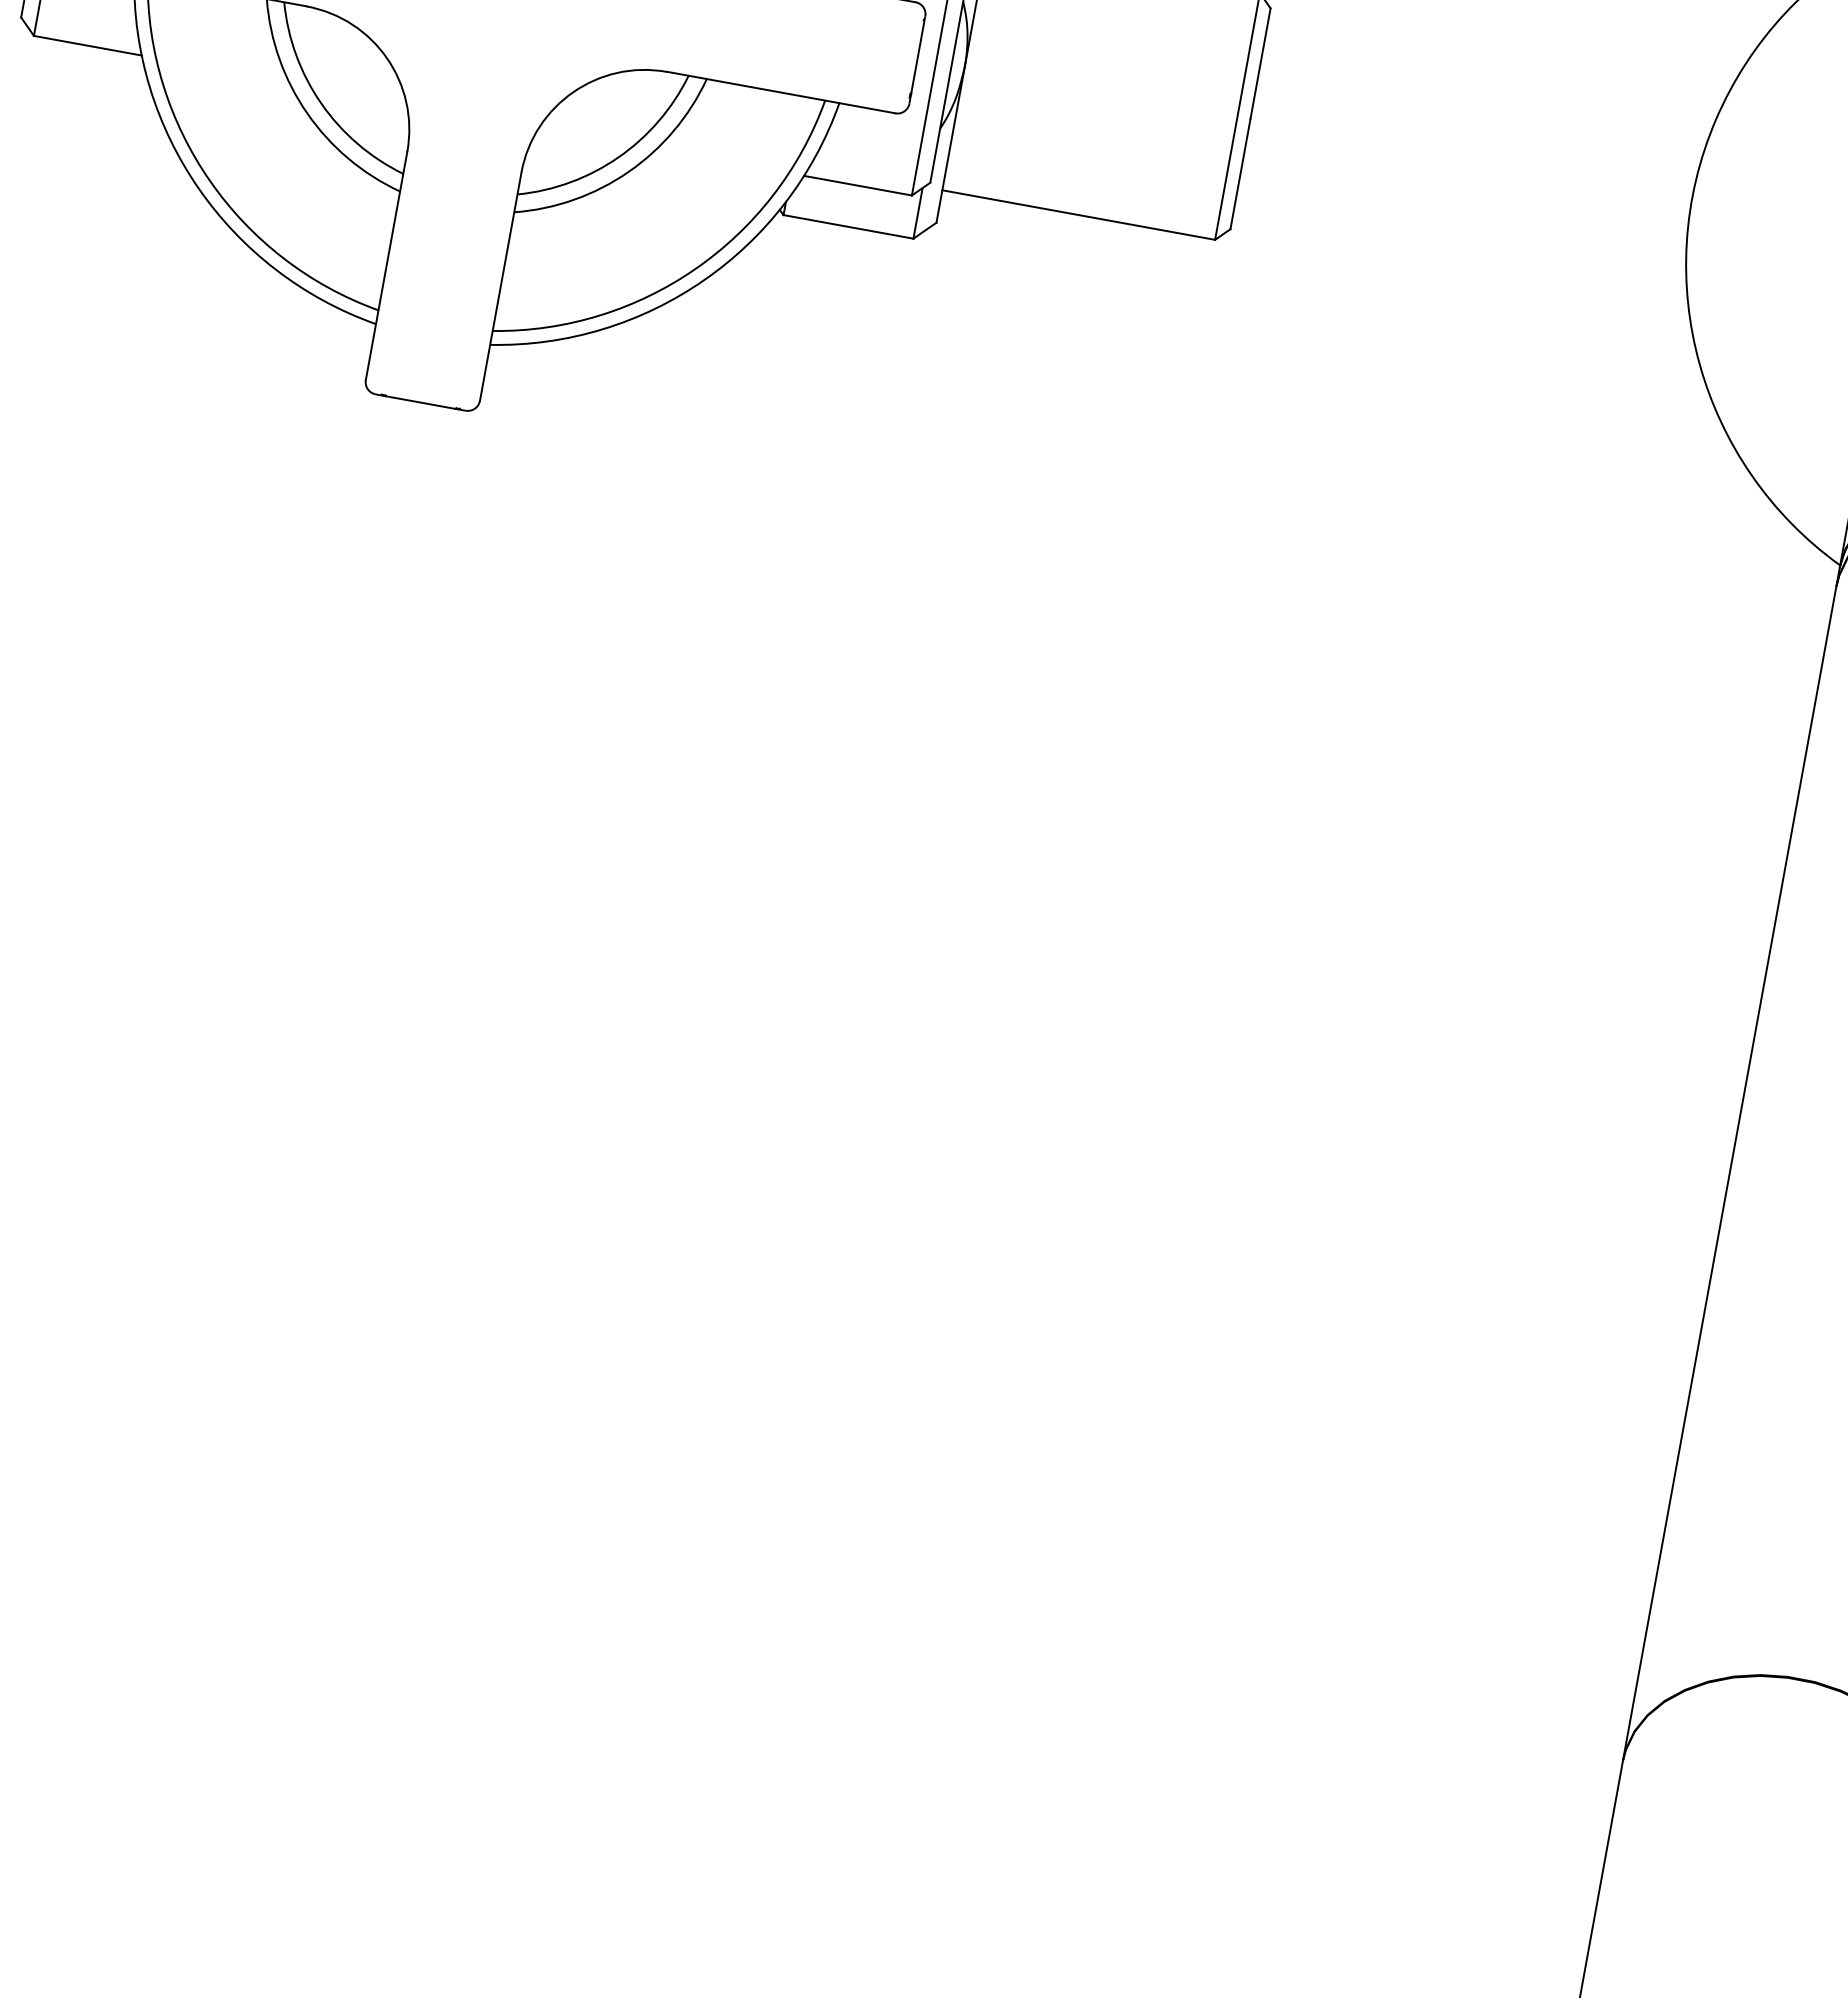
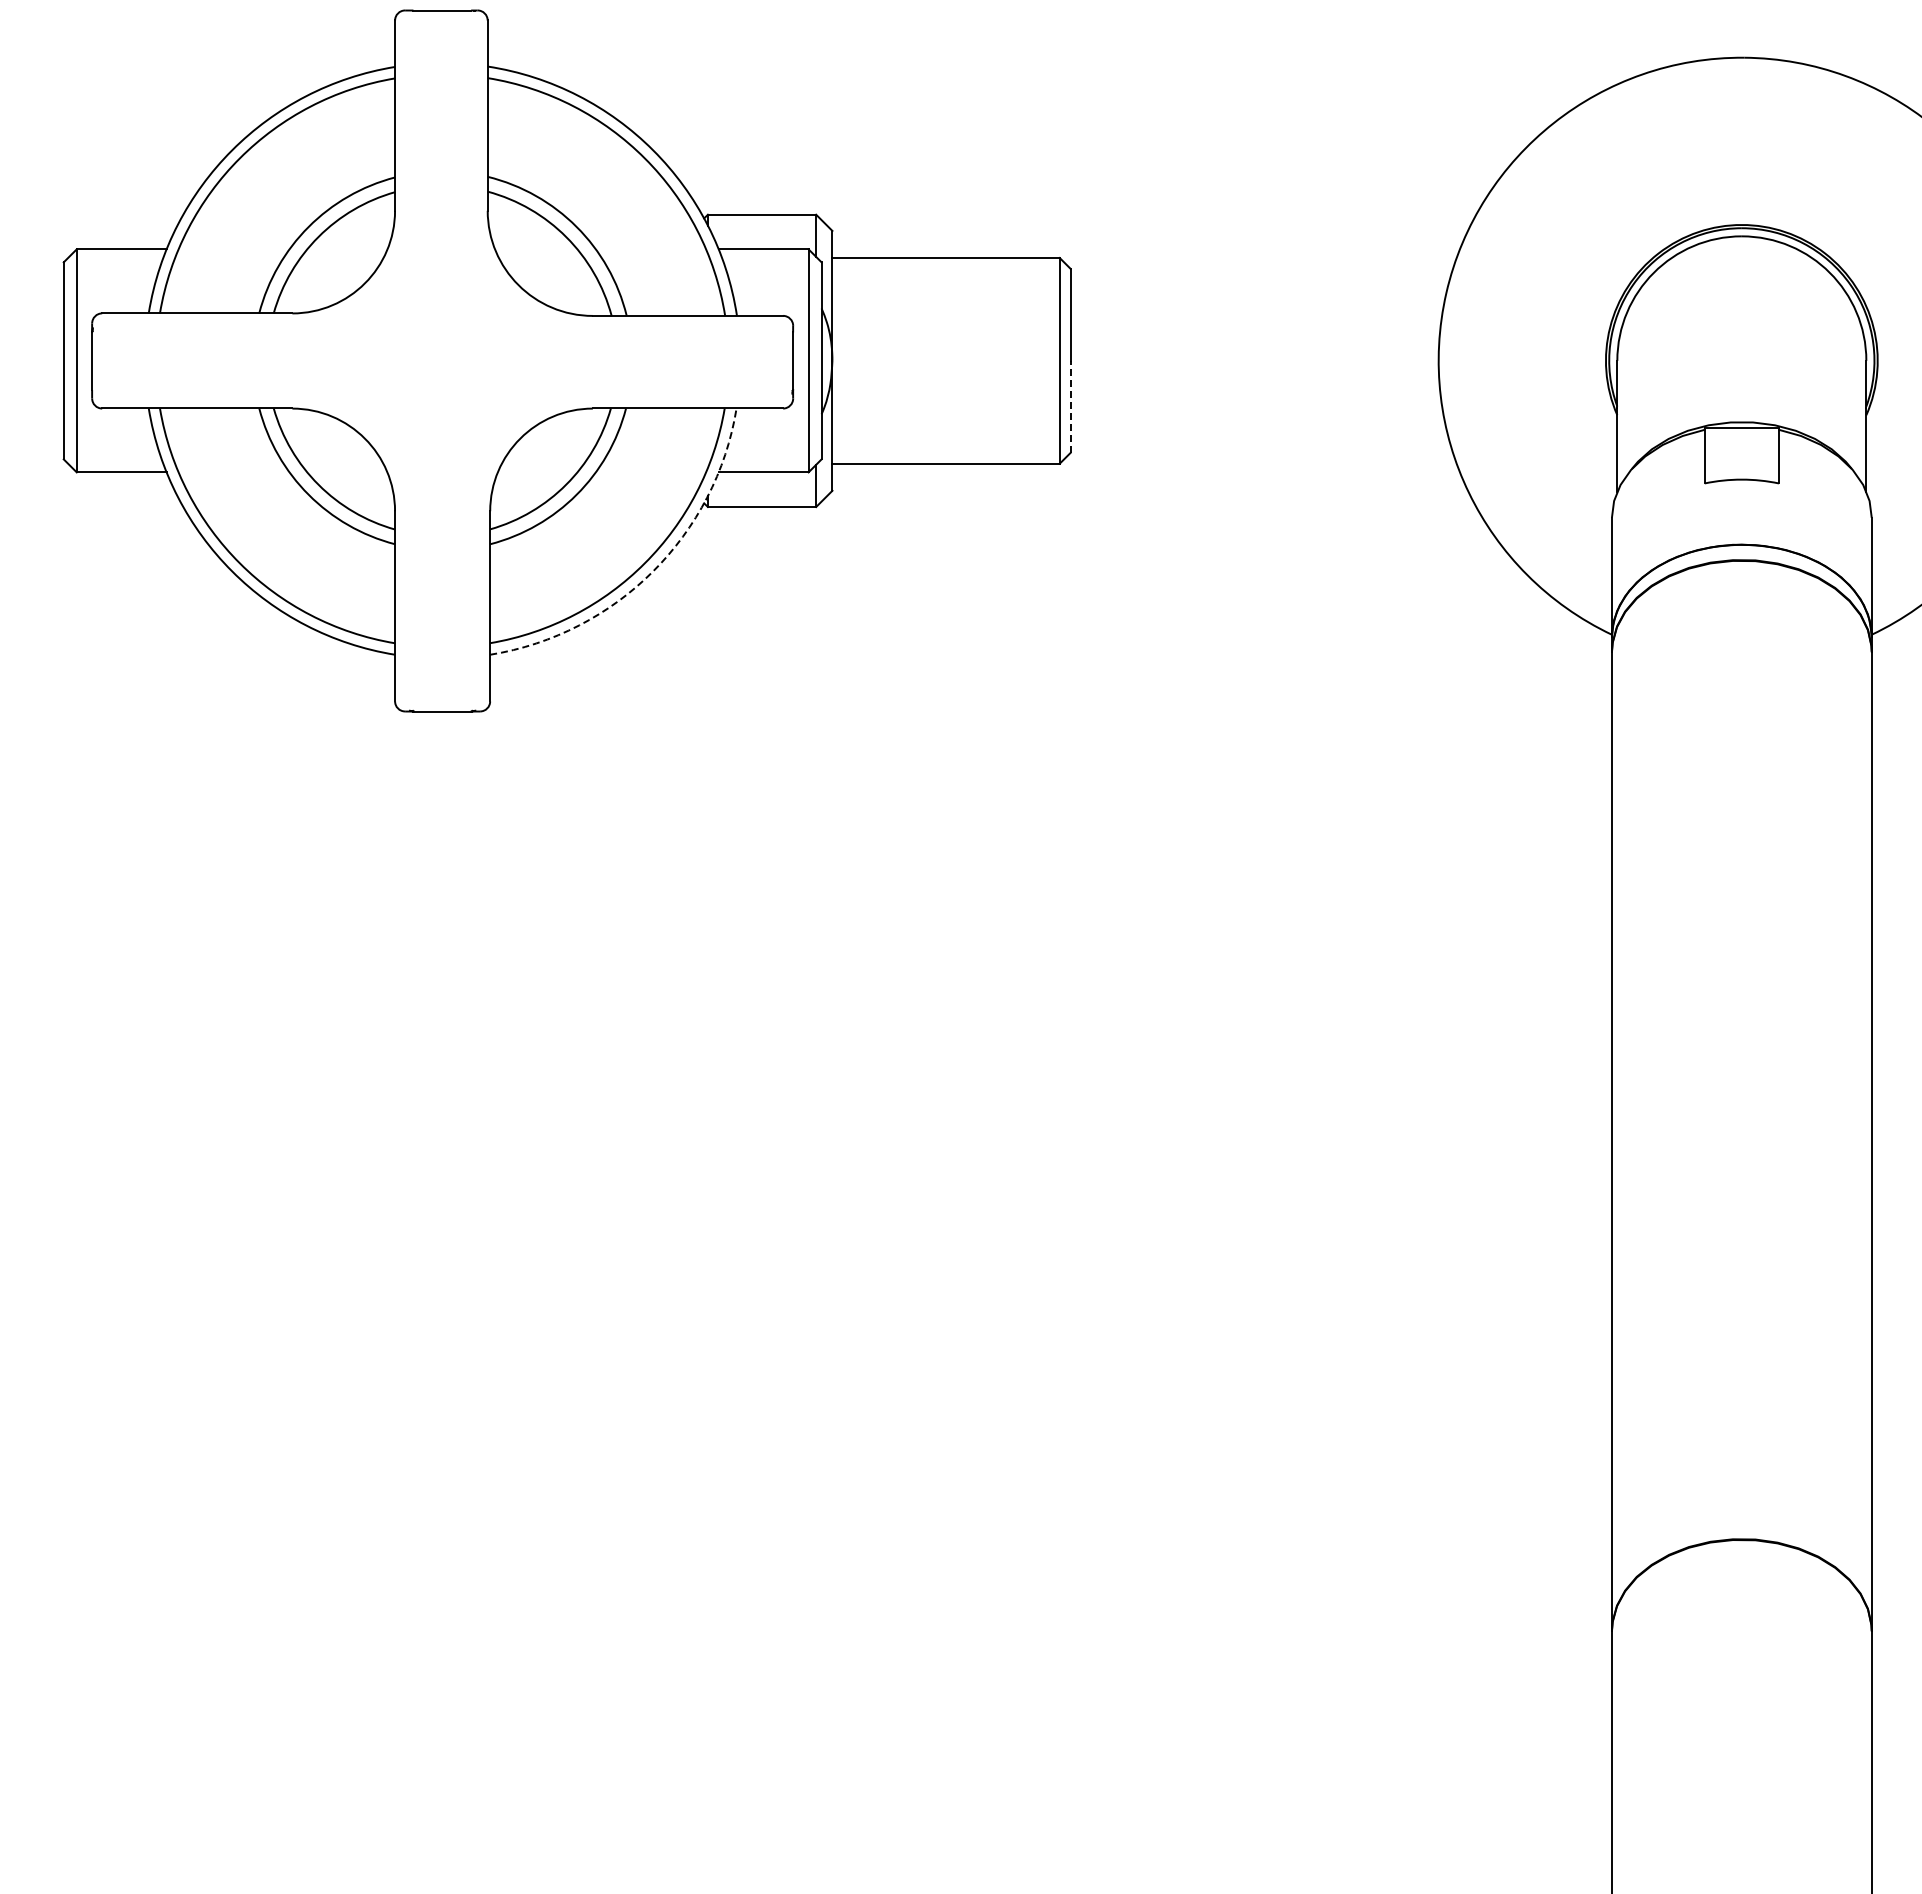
line: (1240, 173) -> (1070, 406), solid -> dashed
arc: (704, 280) -> (653, 571), solid -> dashed

